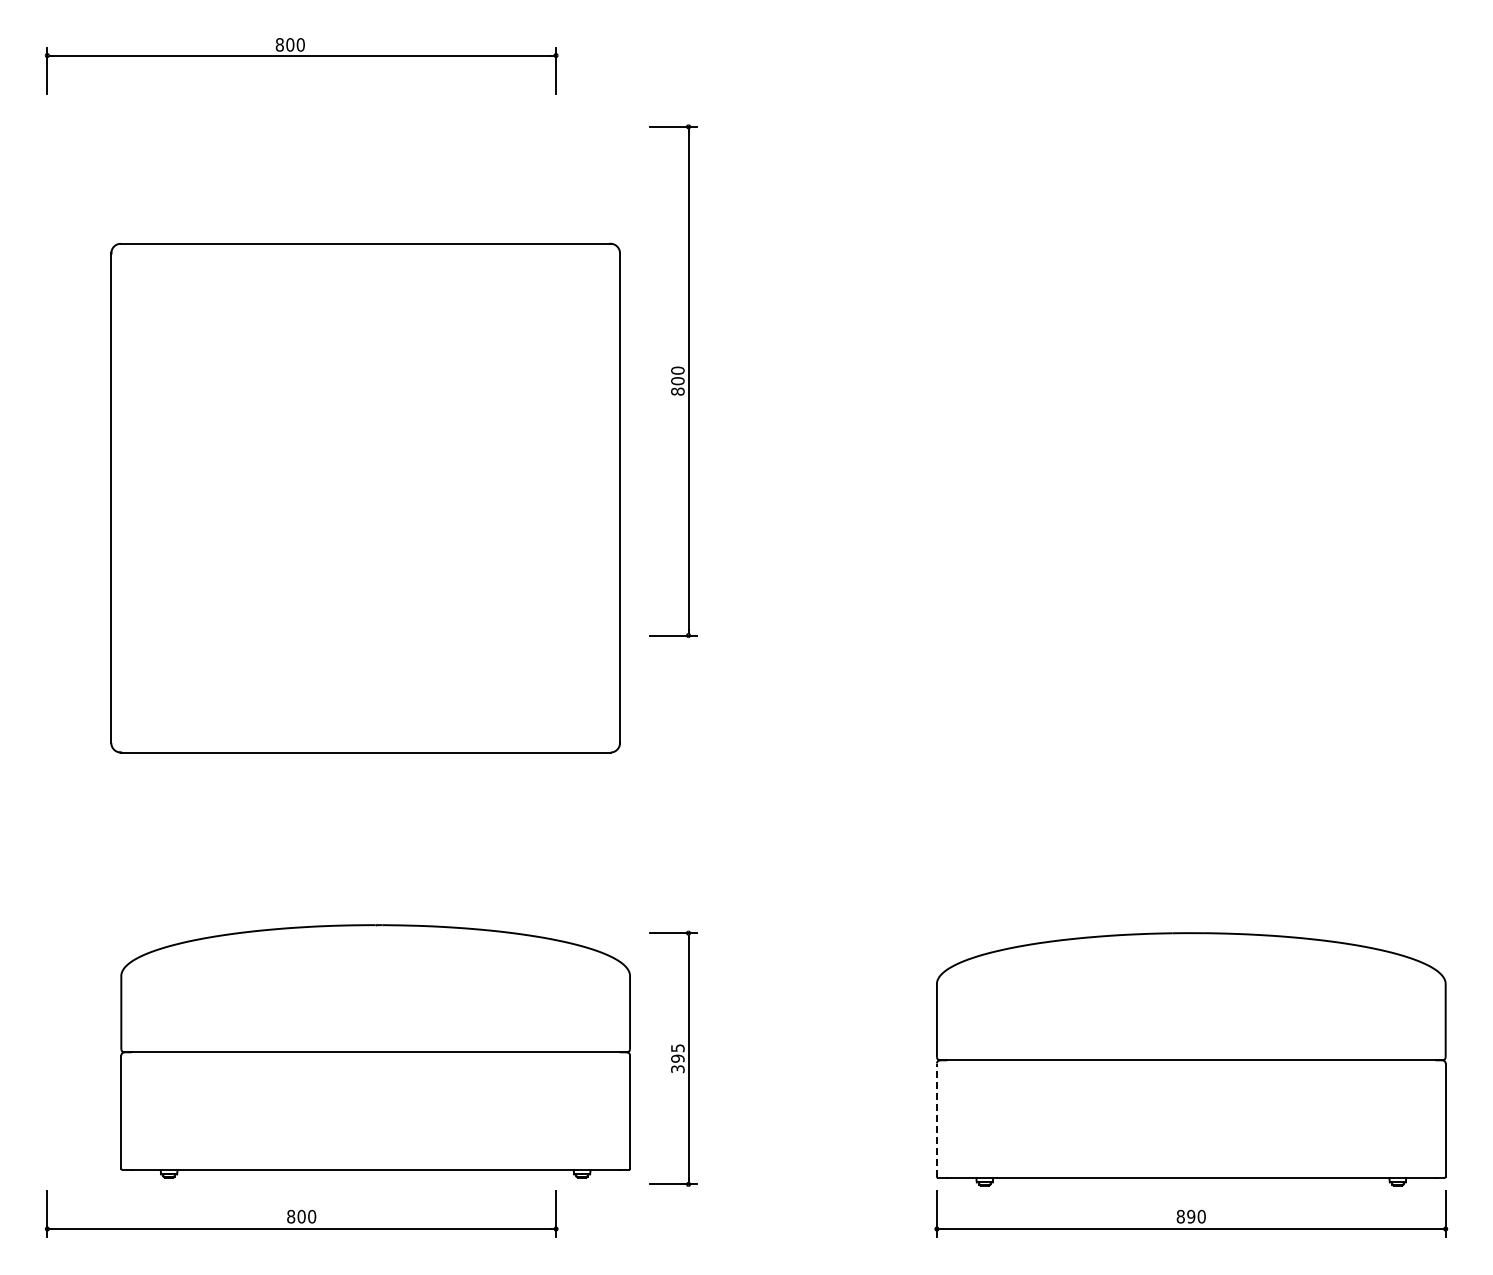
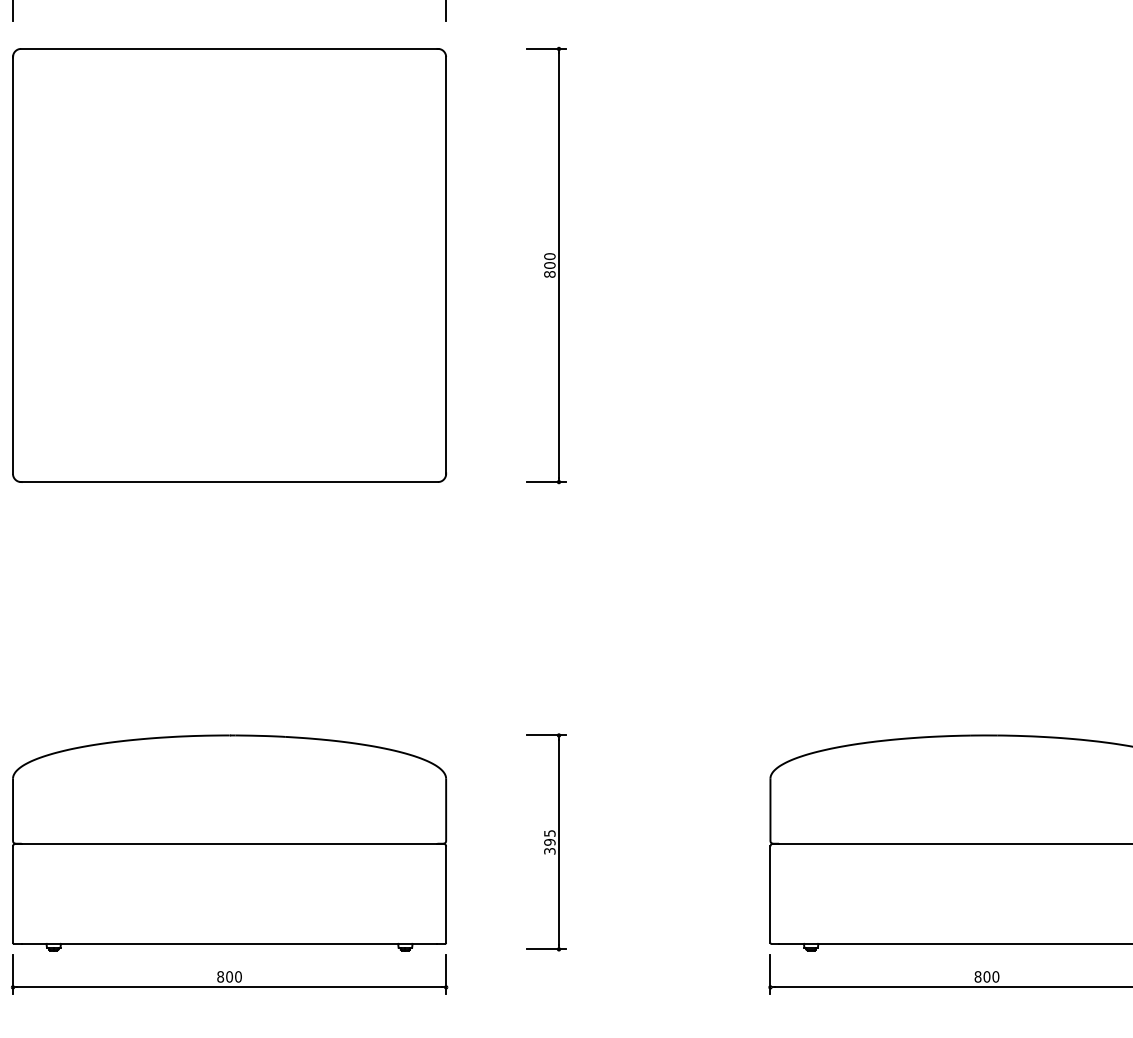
part: (365, 497) -> (229, 264), moved
part: (375, 1051) -> (229, 843), moved
line: (936, 1120) -> (770, 894), dashed -> solid
text: (1191, 1216) -> (987, 976), 890 -> 800

